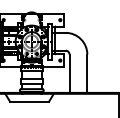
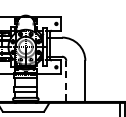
line: (69, 73) -> (66, 81), solid -> dashed

